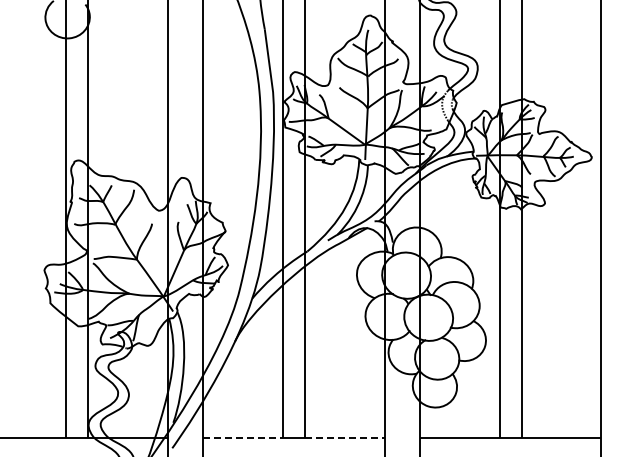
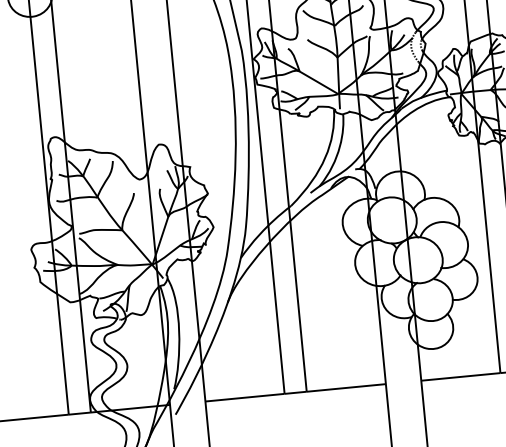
line: (243, 438) -> (245, 398), dashed -> solid
line: (344, 438) -> (346, 388), dashed -> solid

